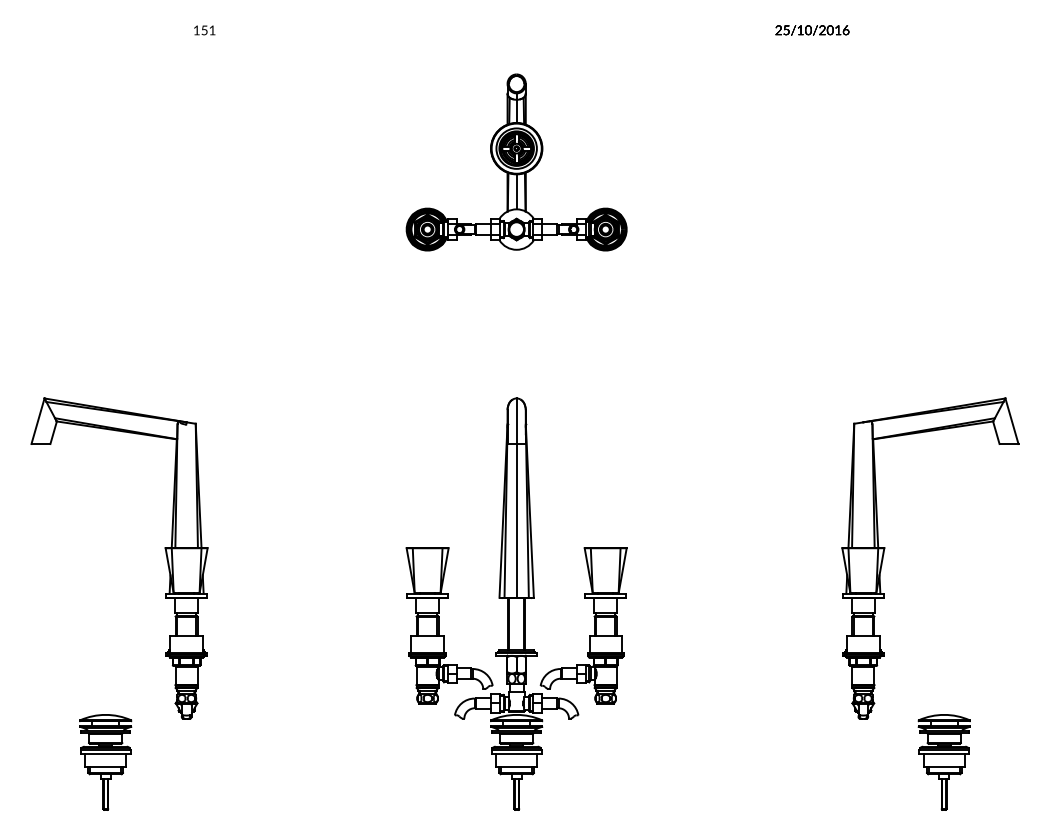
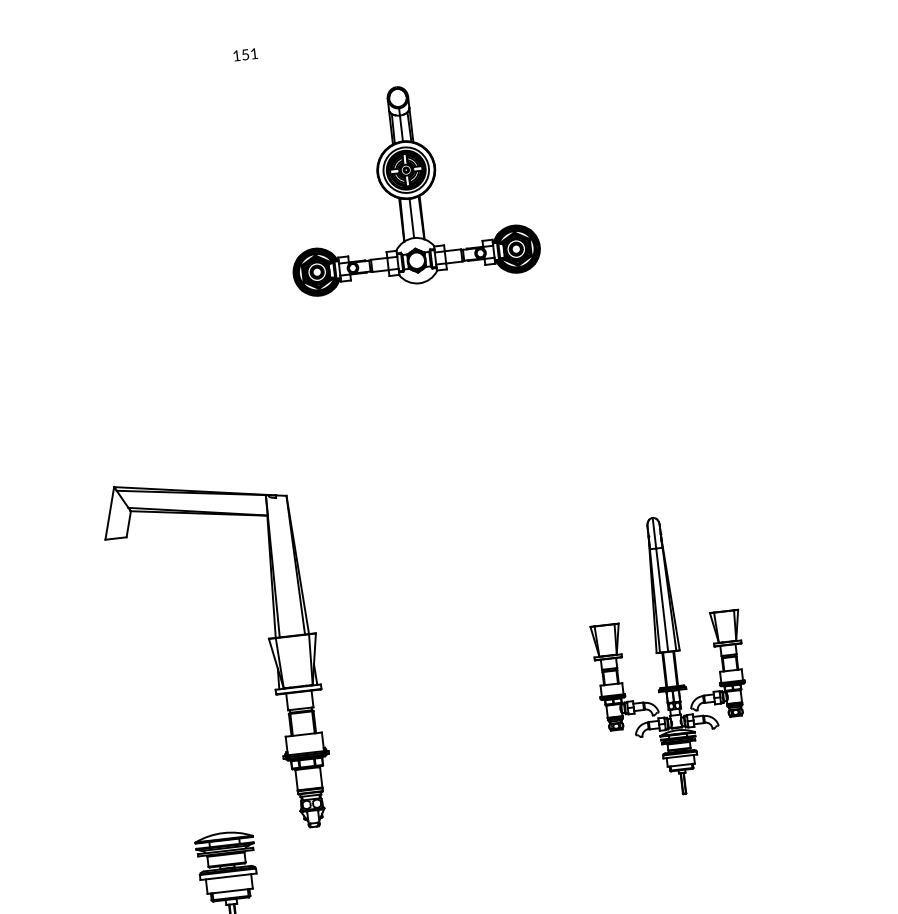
part: (516, 162) -> (407, 185), moved
part: (516, 603) -> (668, 655), size x0.6

